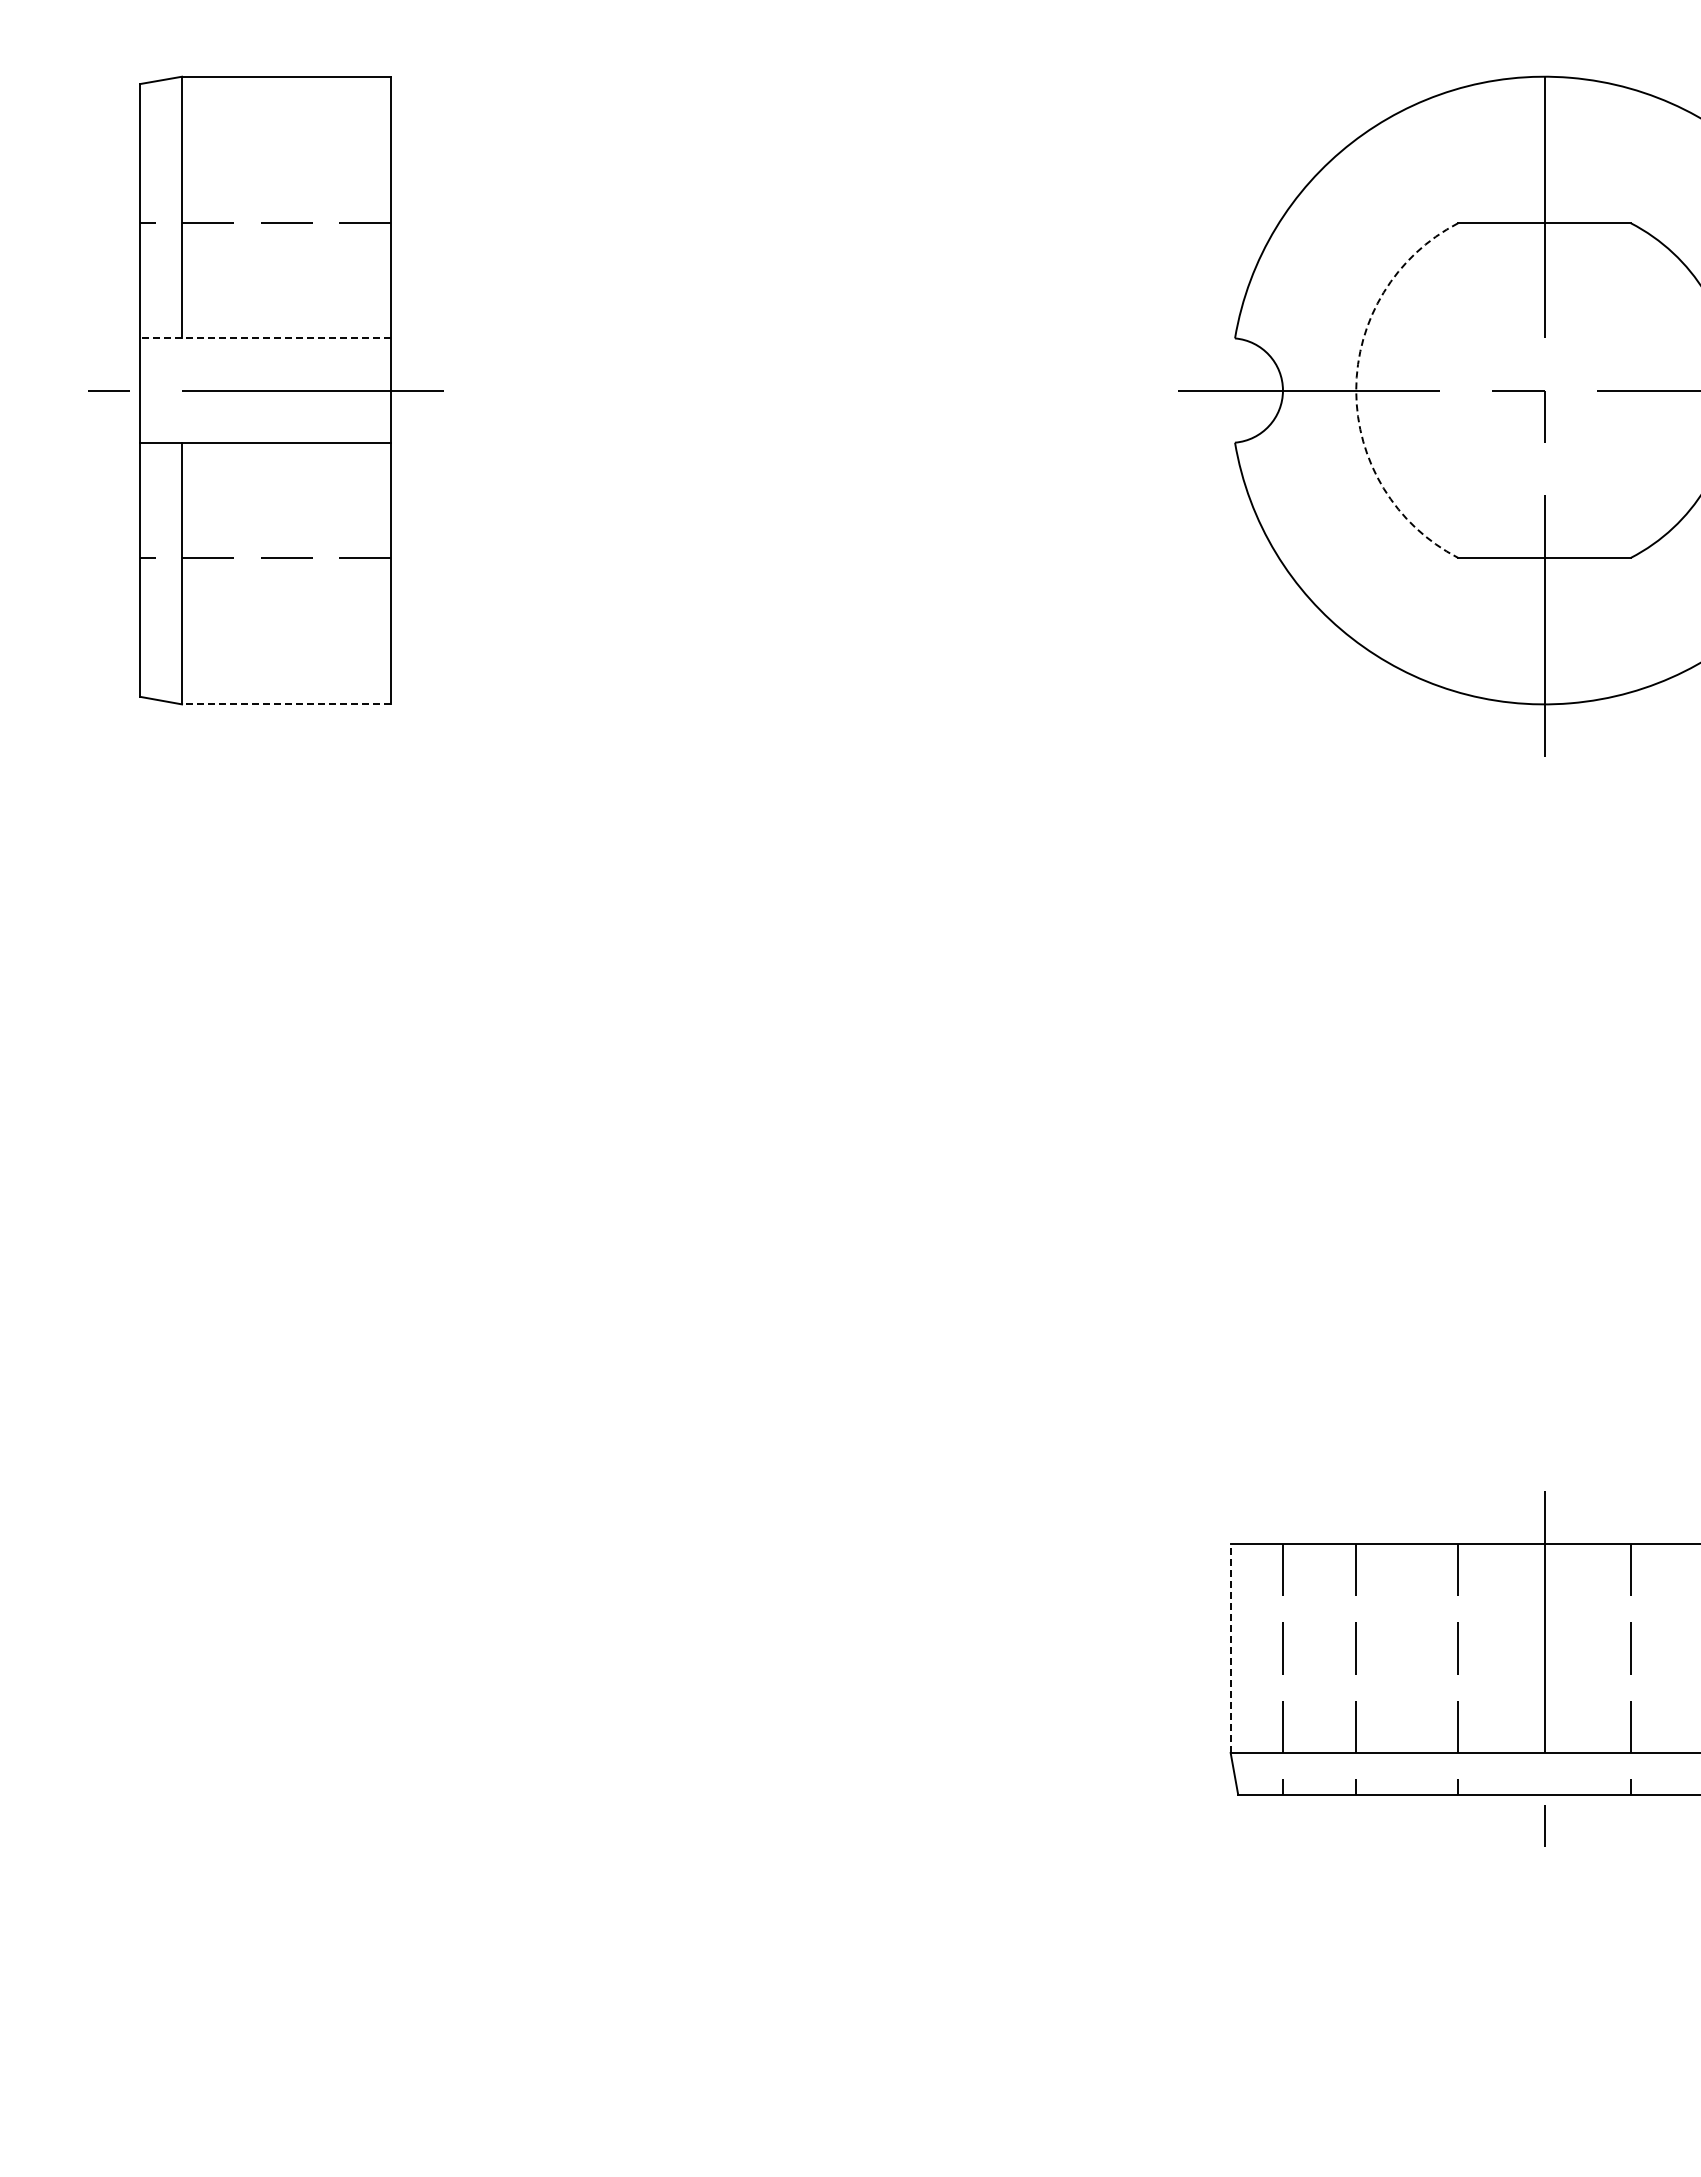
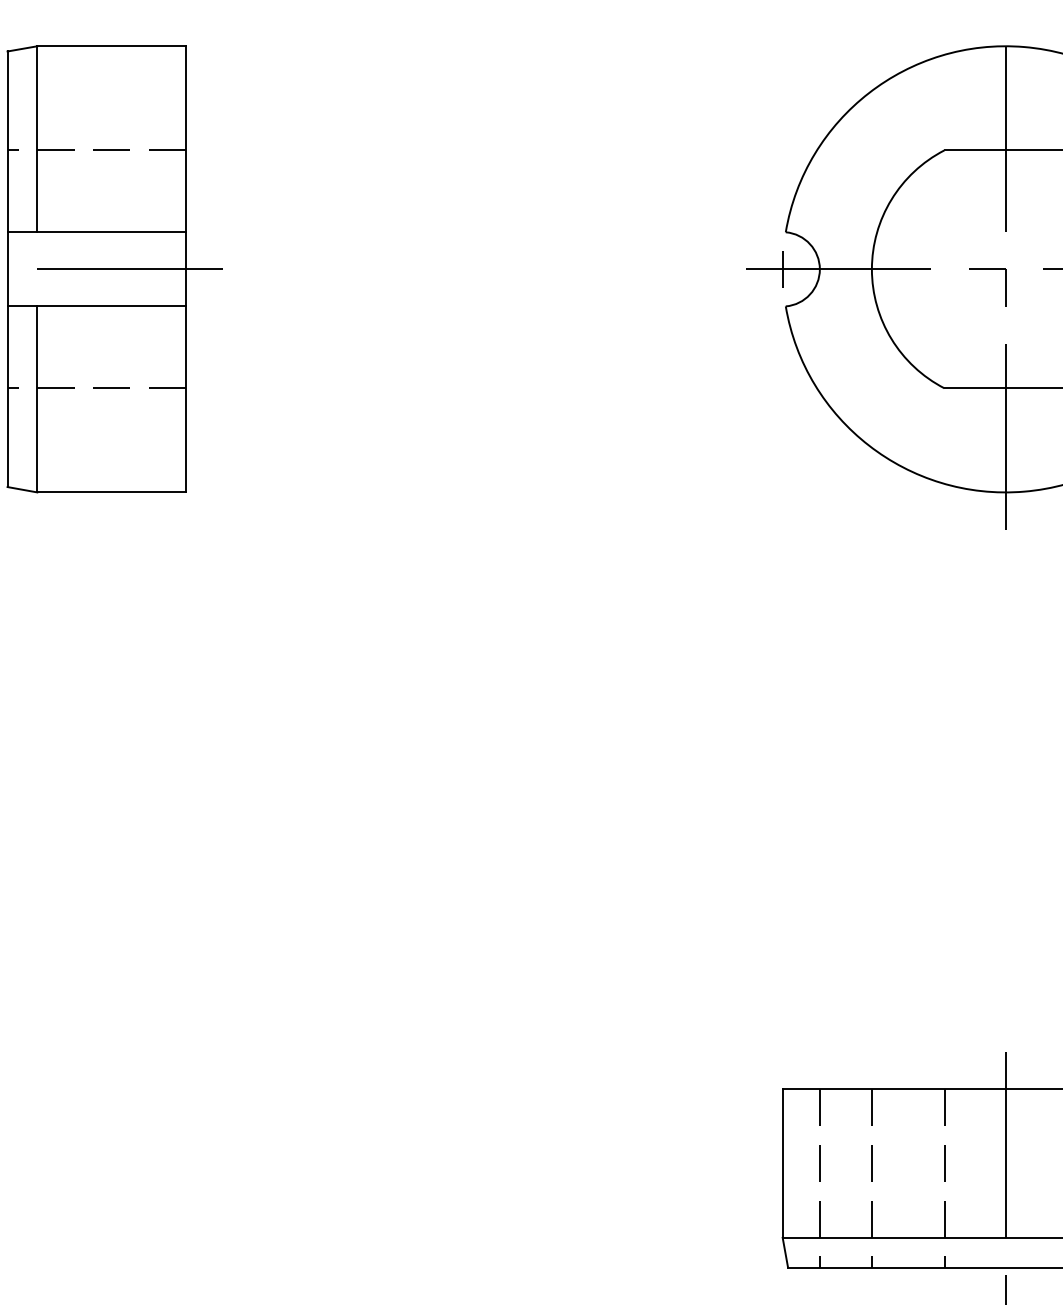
line: (265, 338) -> (96, 232), dashed -> solid
line: (1230, 390) -> (782, 269), added
arc: (1356, 390) -> (872, 269), dashed -> solid
line: (286, 704) -> (111, 492), dashed -> solid
line: (1230, 1648) -> (782, 1163), dashed -> solid

